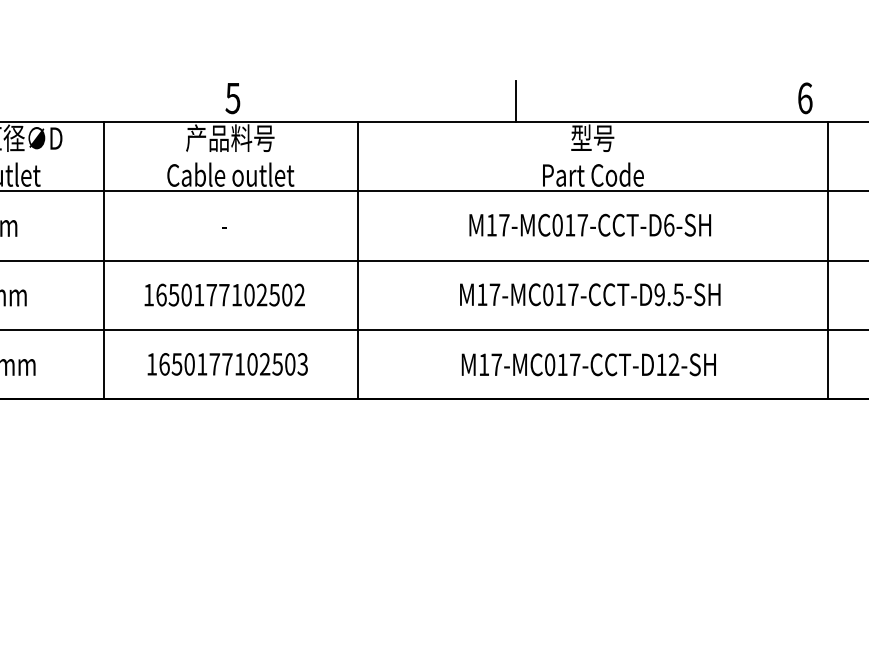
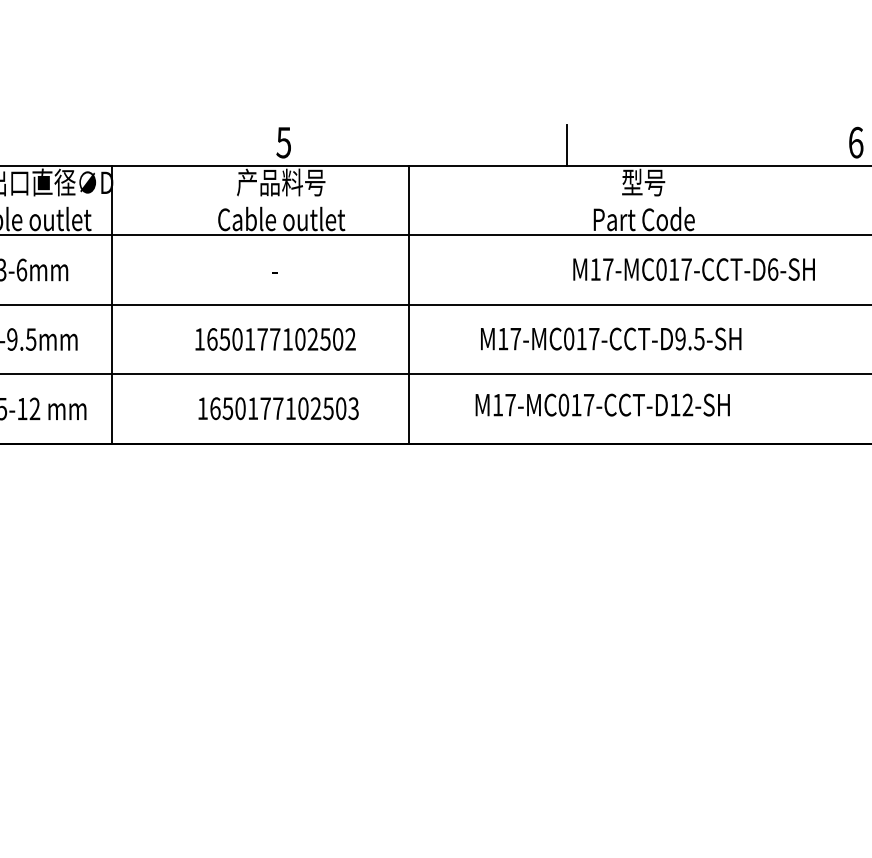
text: (589, 225) -> (693, 269), moved
line: (104, 260) -> (112, 304), moved
text: (590, 294) -> (611, 338), moved
text: (588, 364) -> (602, 404), moved

